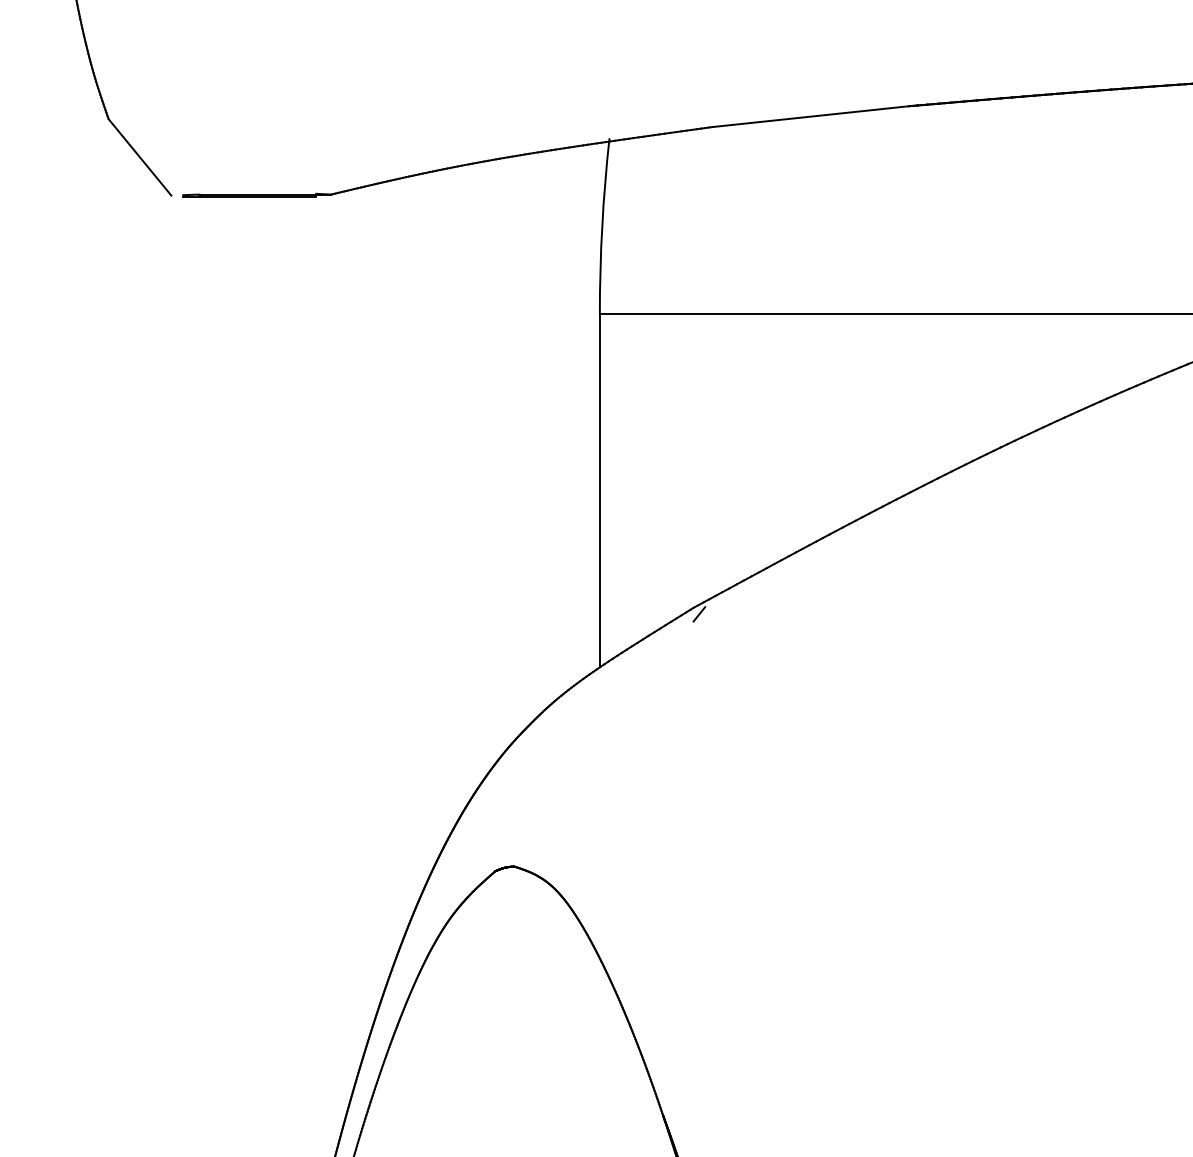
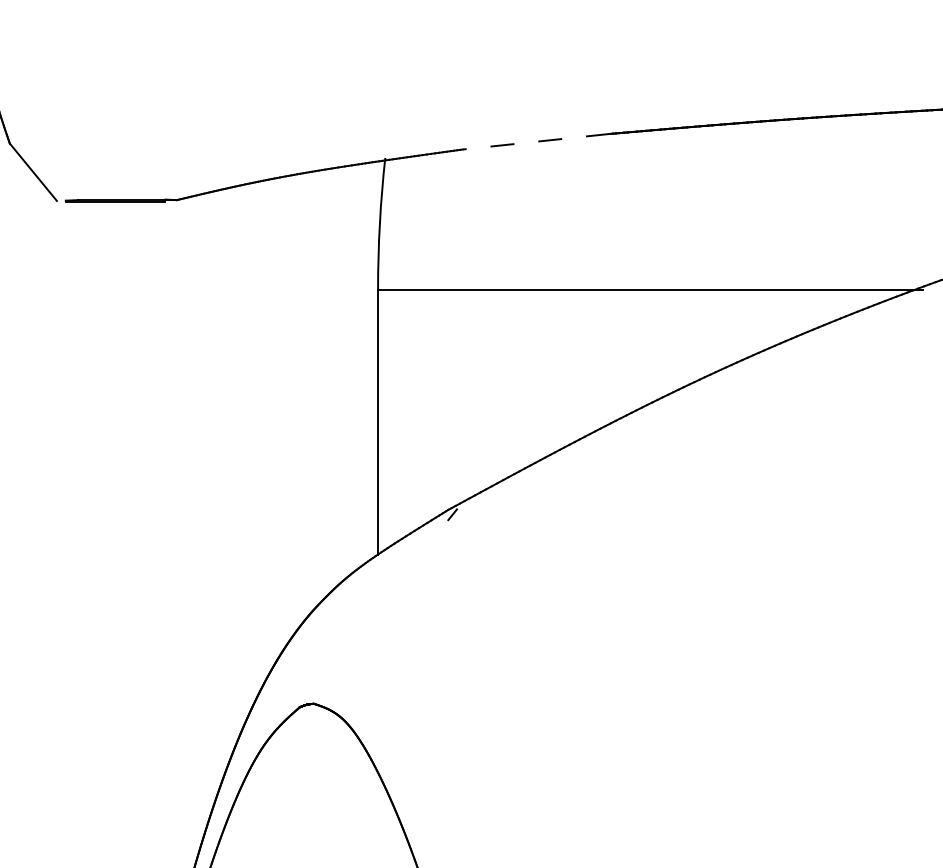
line: (809, 116) -> (535, 141), solid -> dashed

